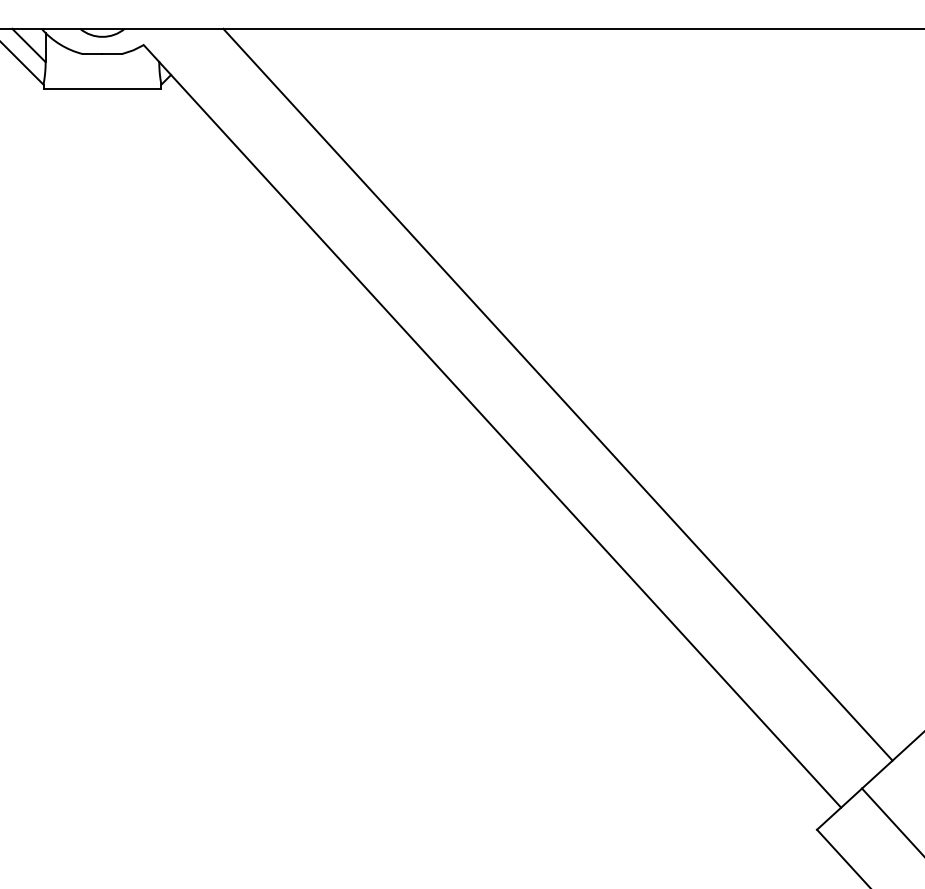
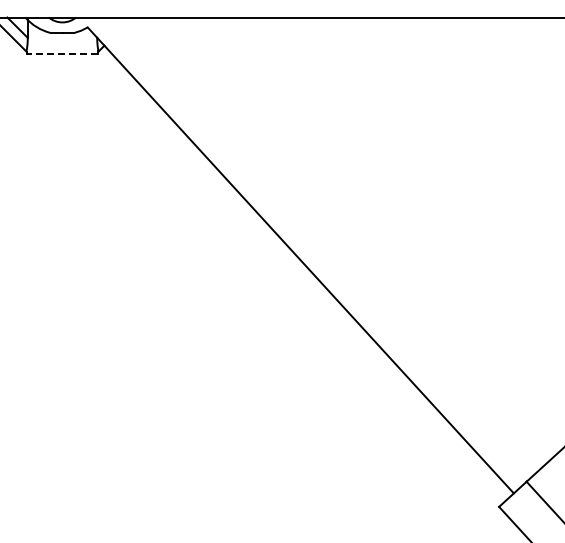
line: (102, 89) -> (62, 54), solid -> dashed
line: (557, 393) -> (340, 240), removed

